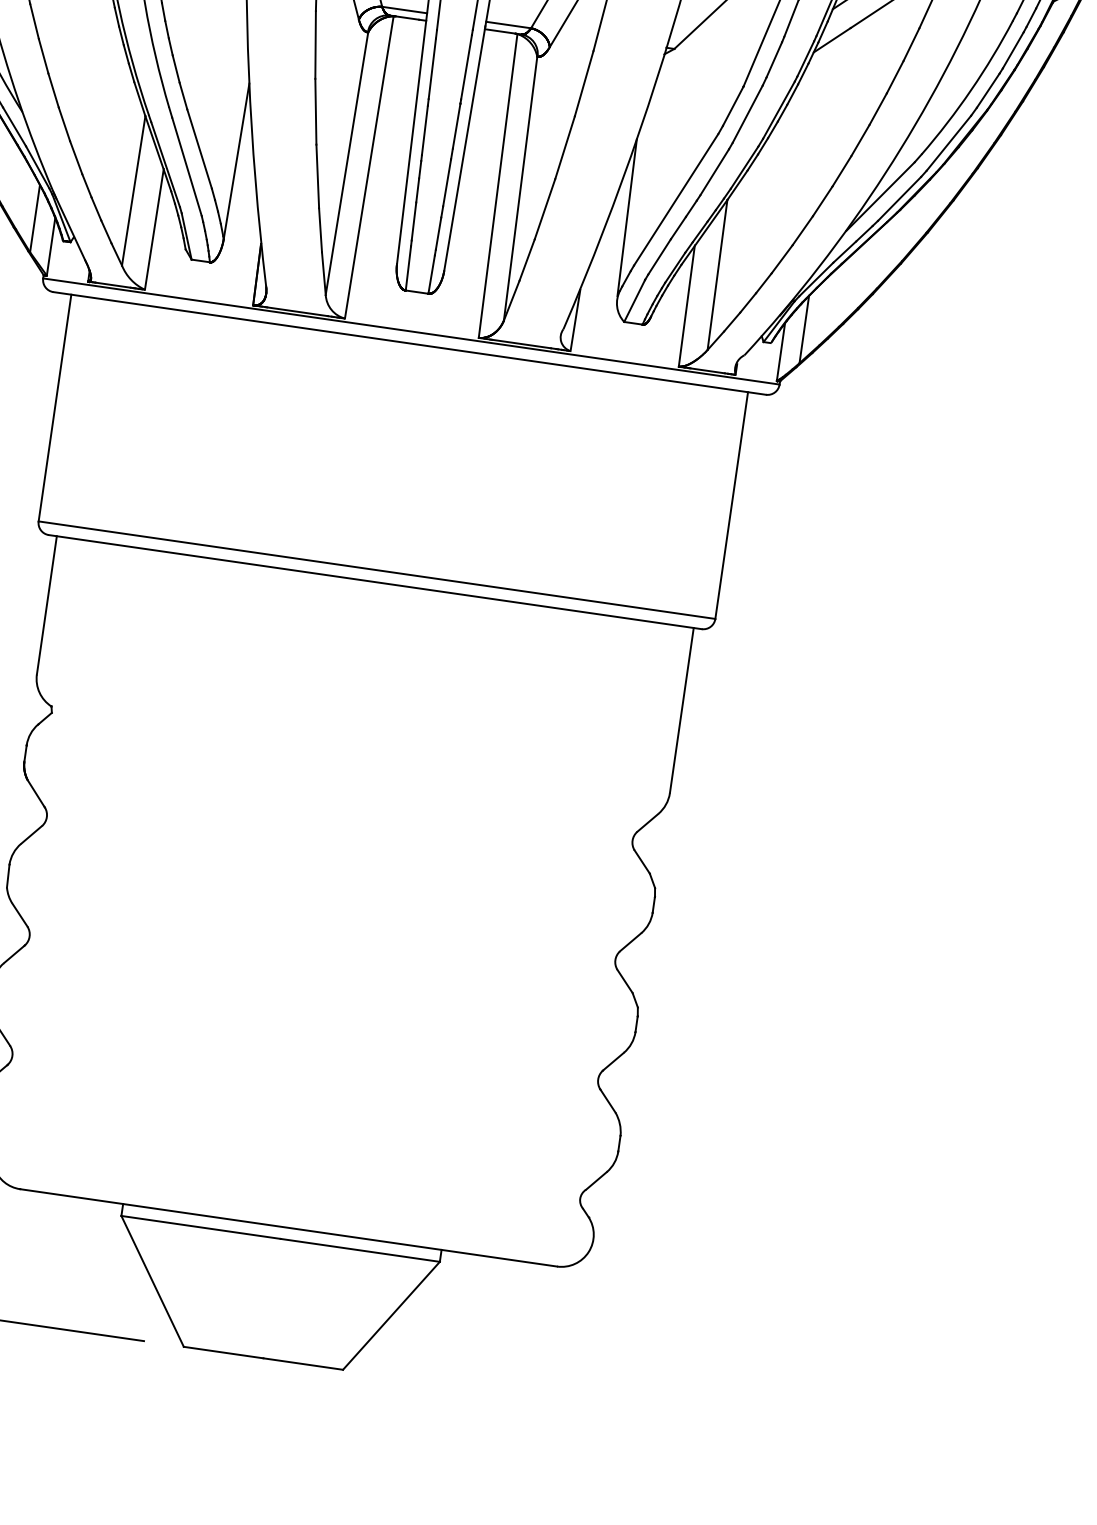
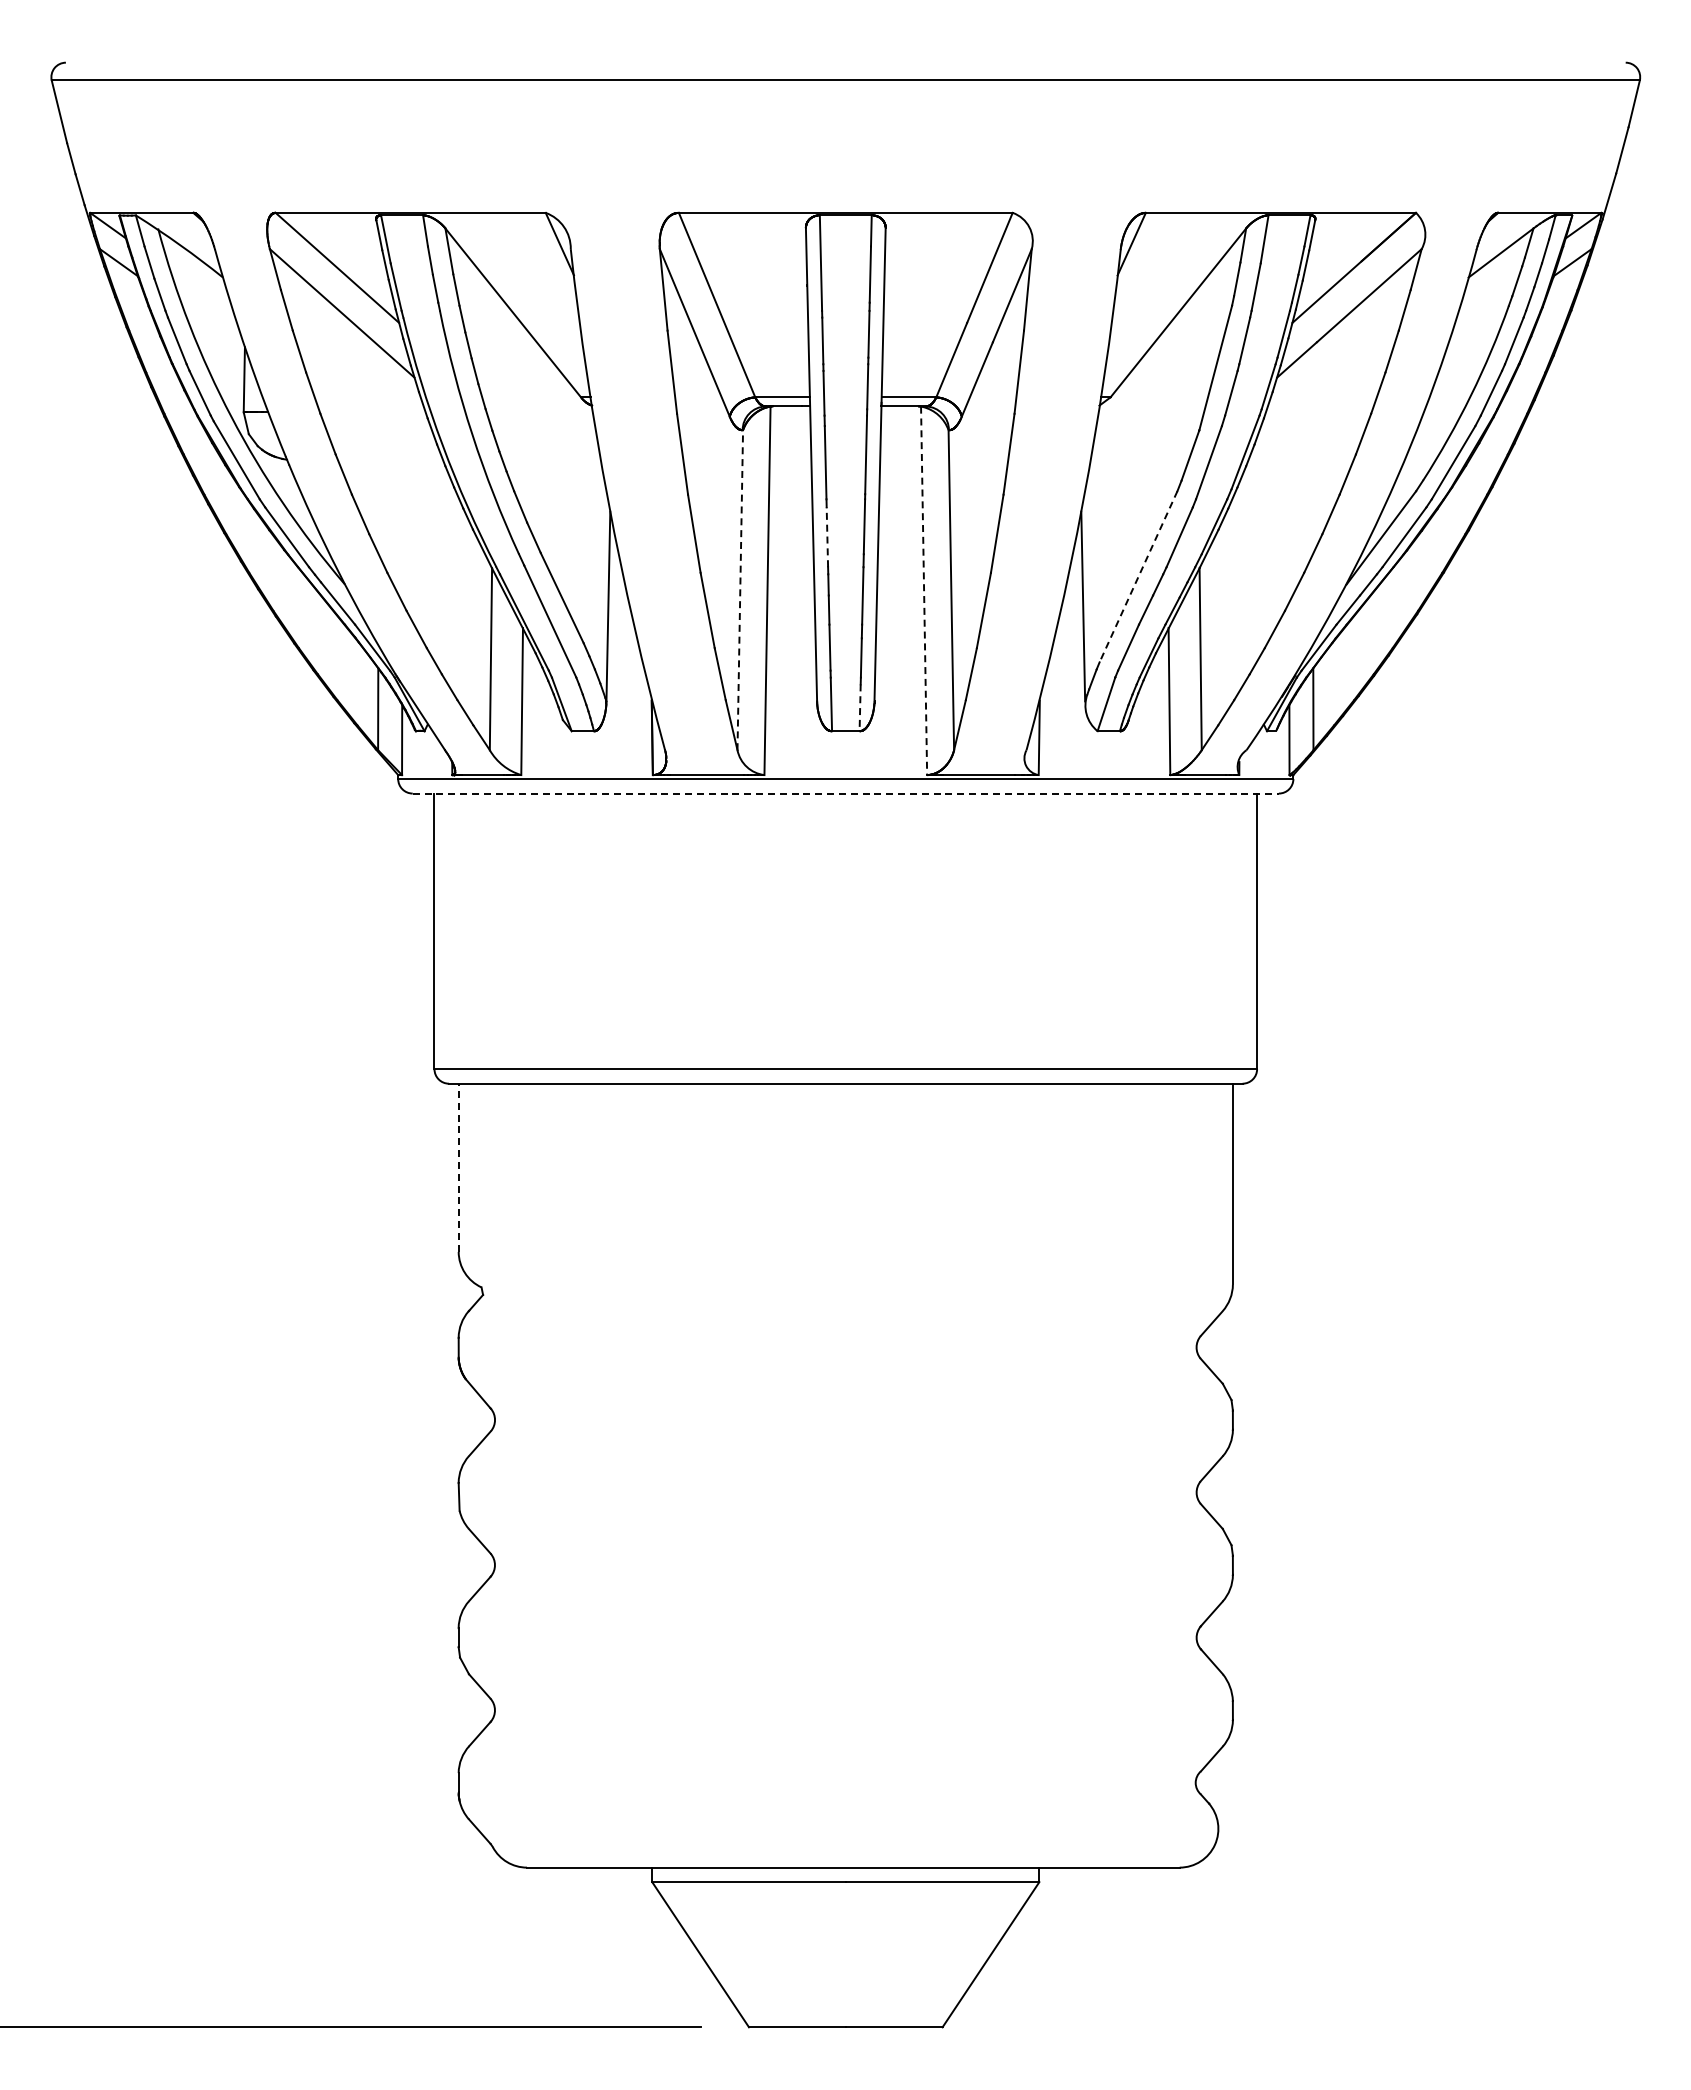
line: (424, 130) -> (827, 537), solid -> dashed
line: (347, 163) -> (740, 589), solid -> dashed
line: (498, 186) -> (924, 591), solid -> dashed
line: (676, 200) -> (1138, 577), solid -> dashed
line: (431, 275) -> (860, 708), solid -> dashed
line: (410, 343) -> (846, 793), solid -> dashed
line: (46, 605) -> (458, 1167), solid -> dashed

